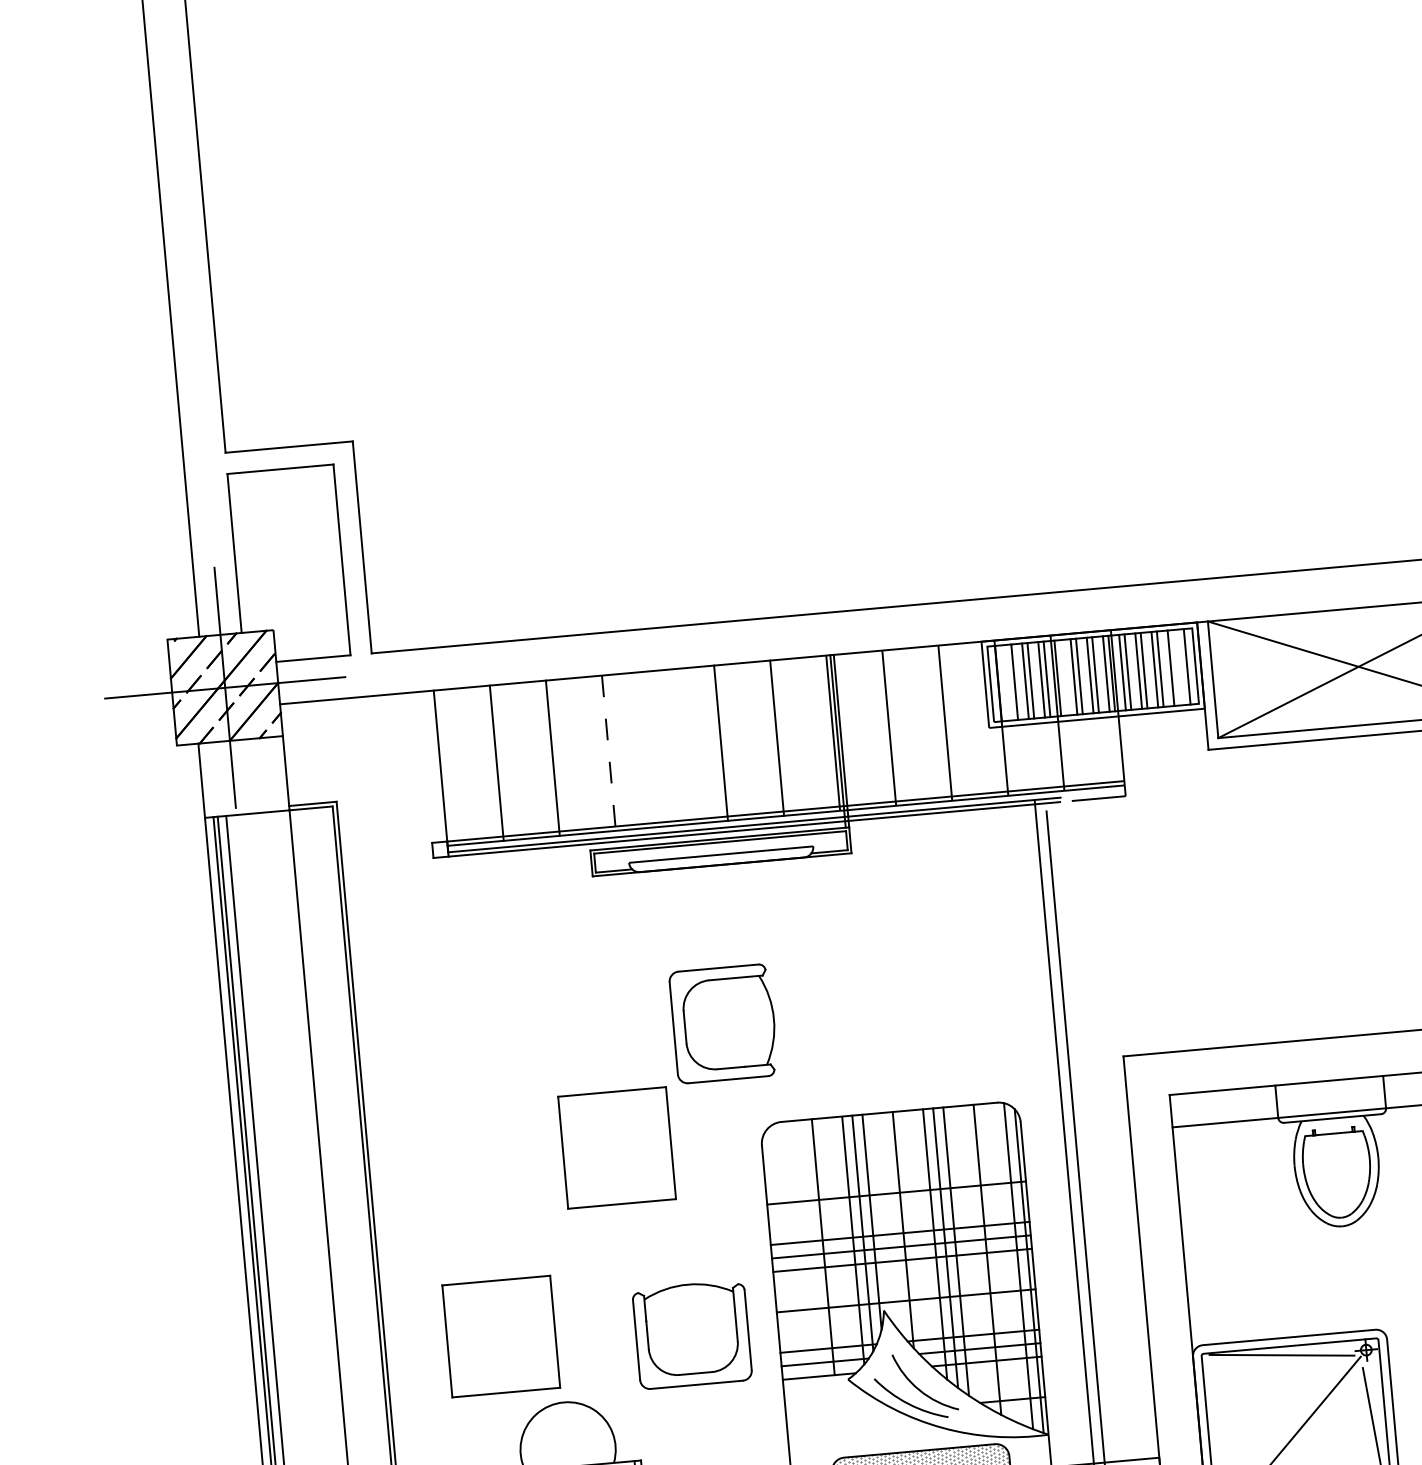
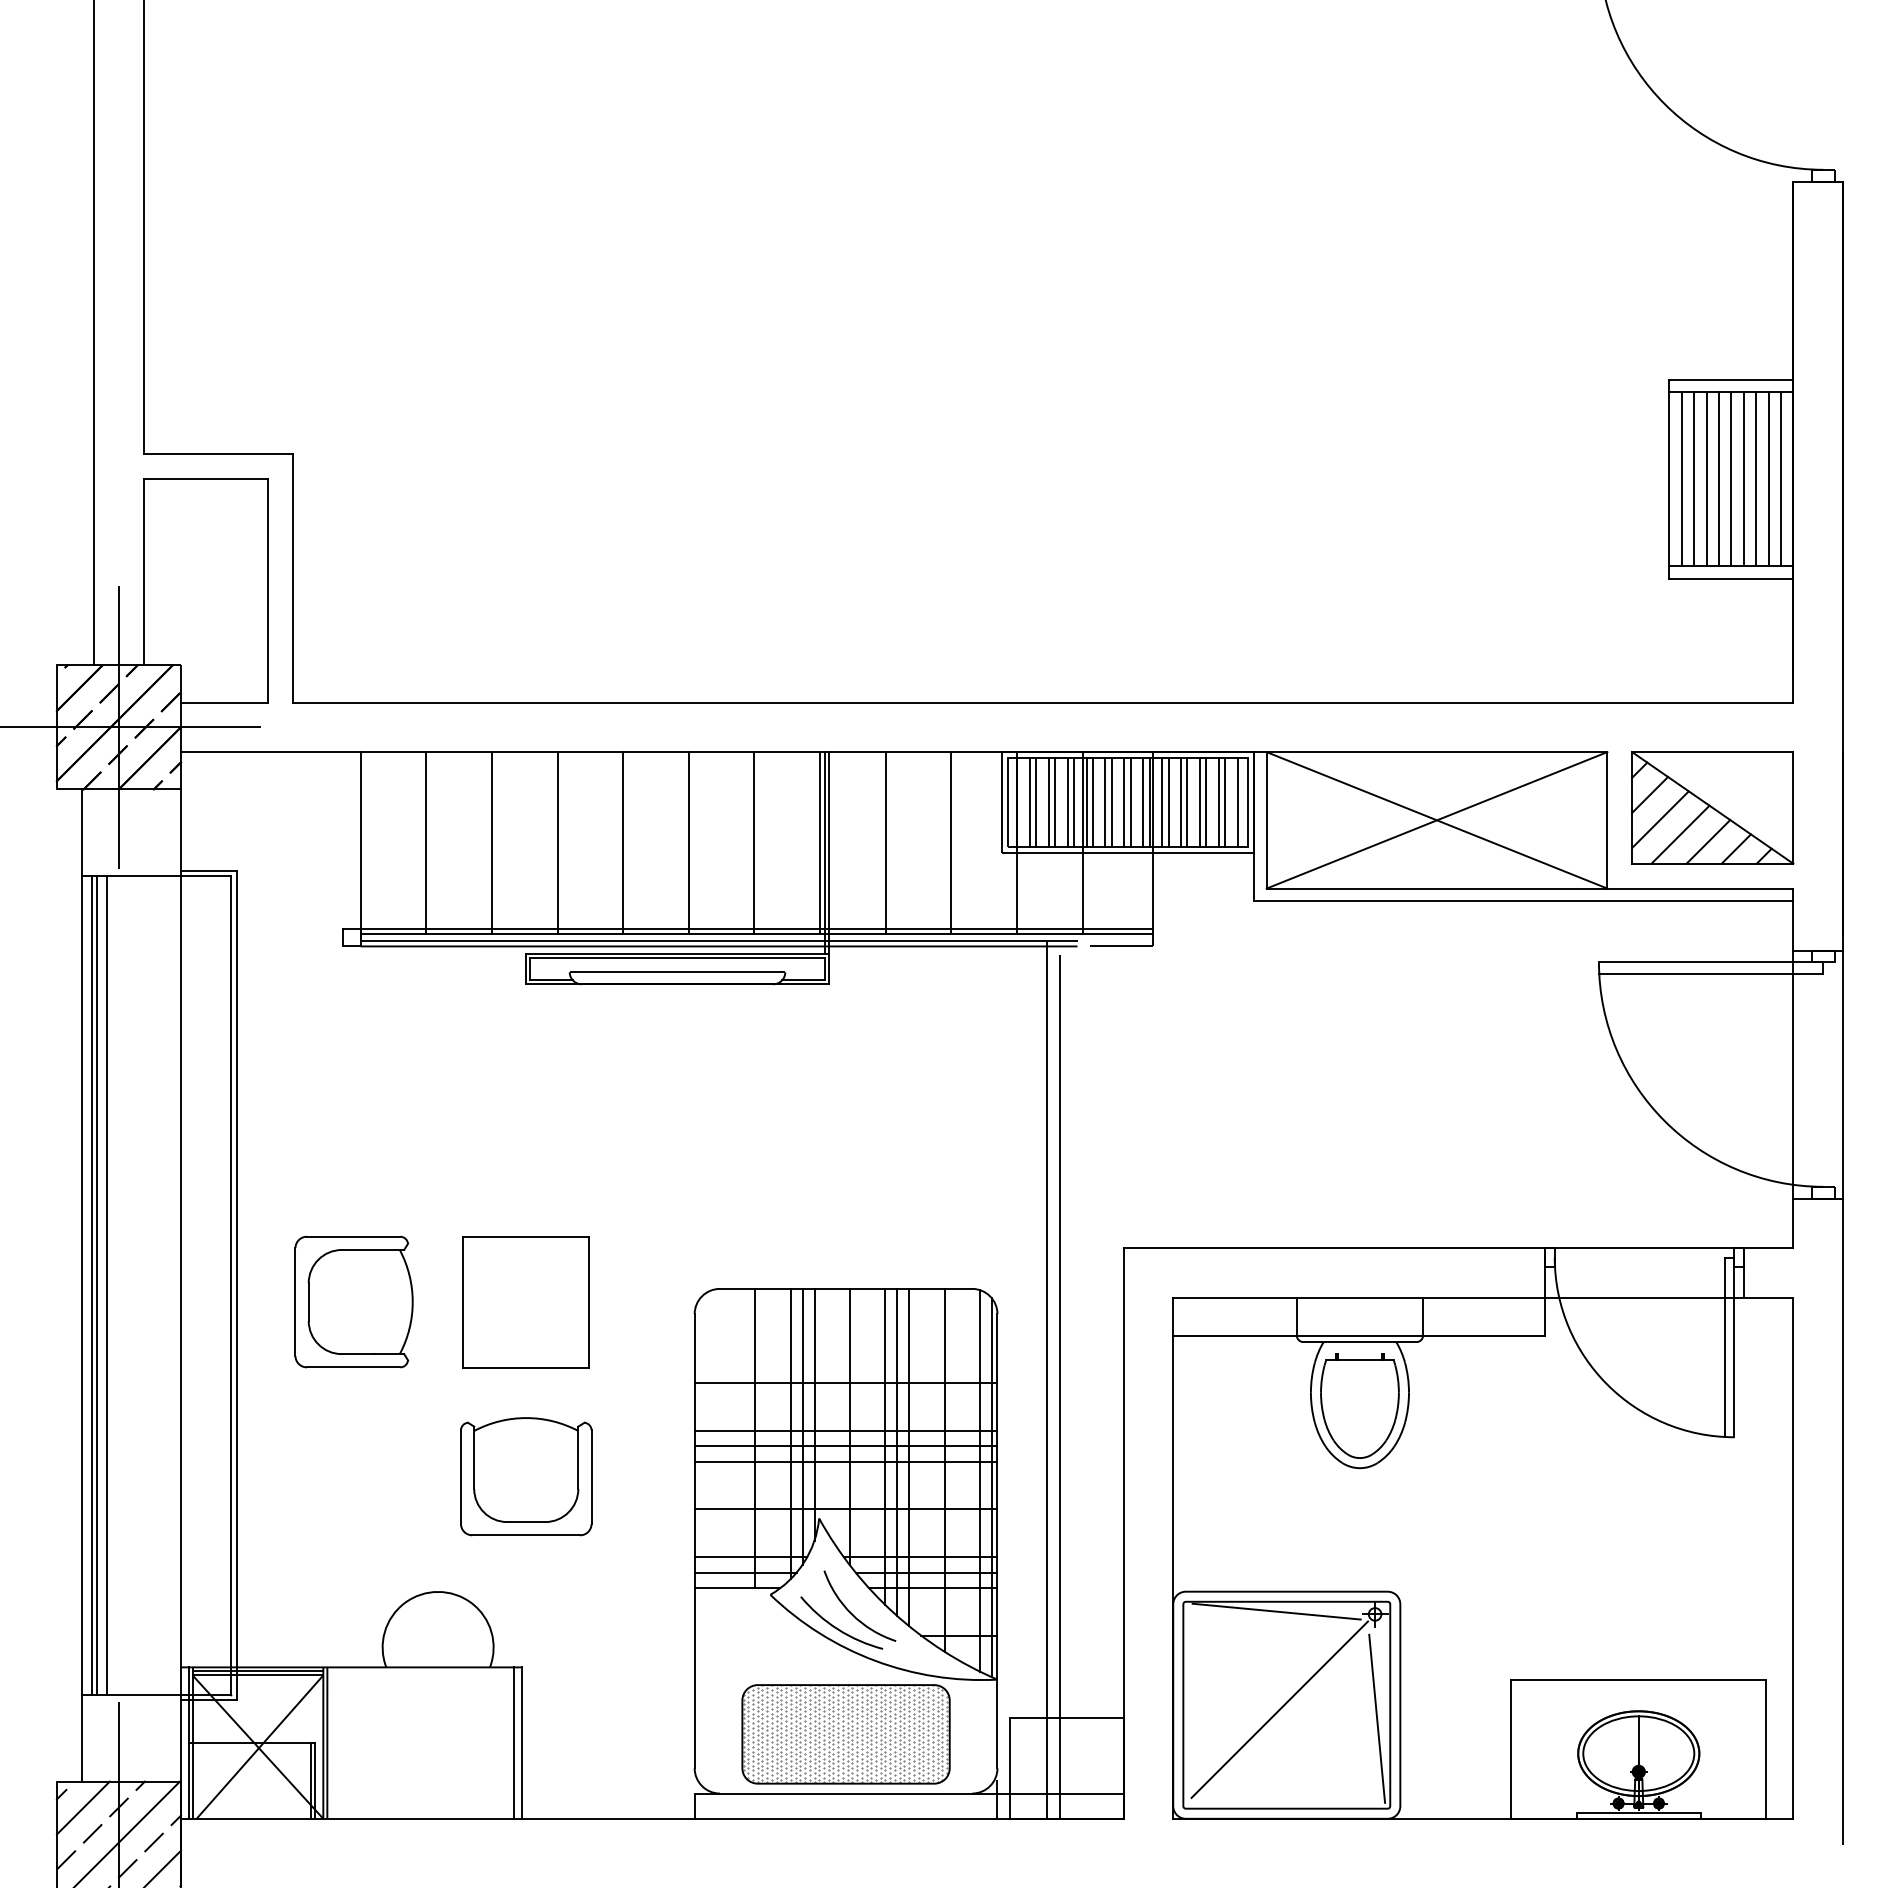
line: (1176, 667) -> (1225, 802), added
line: (1062, 677) -> (1092, 802), added
line: (1009, 682) -> (1029, 802), added
line: (665, 747) -> (623, 842), added
line: (608, 752) -> (557, 842), dashed -> solid
part: (723, 1023) -> (353, 1301), moved
part: (692, 1334) -> (526, 1476), moved
part: (500, 1337) -> (371, 1509), removed

